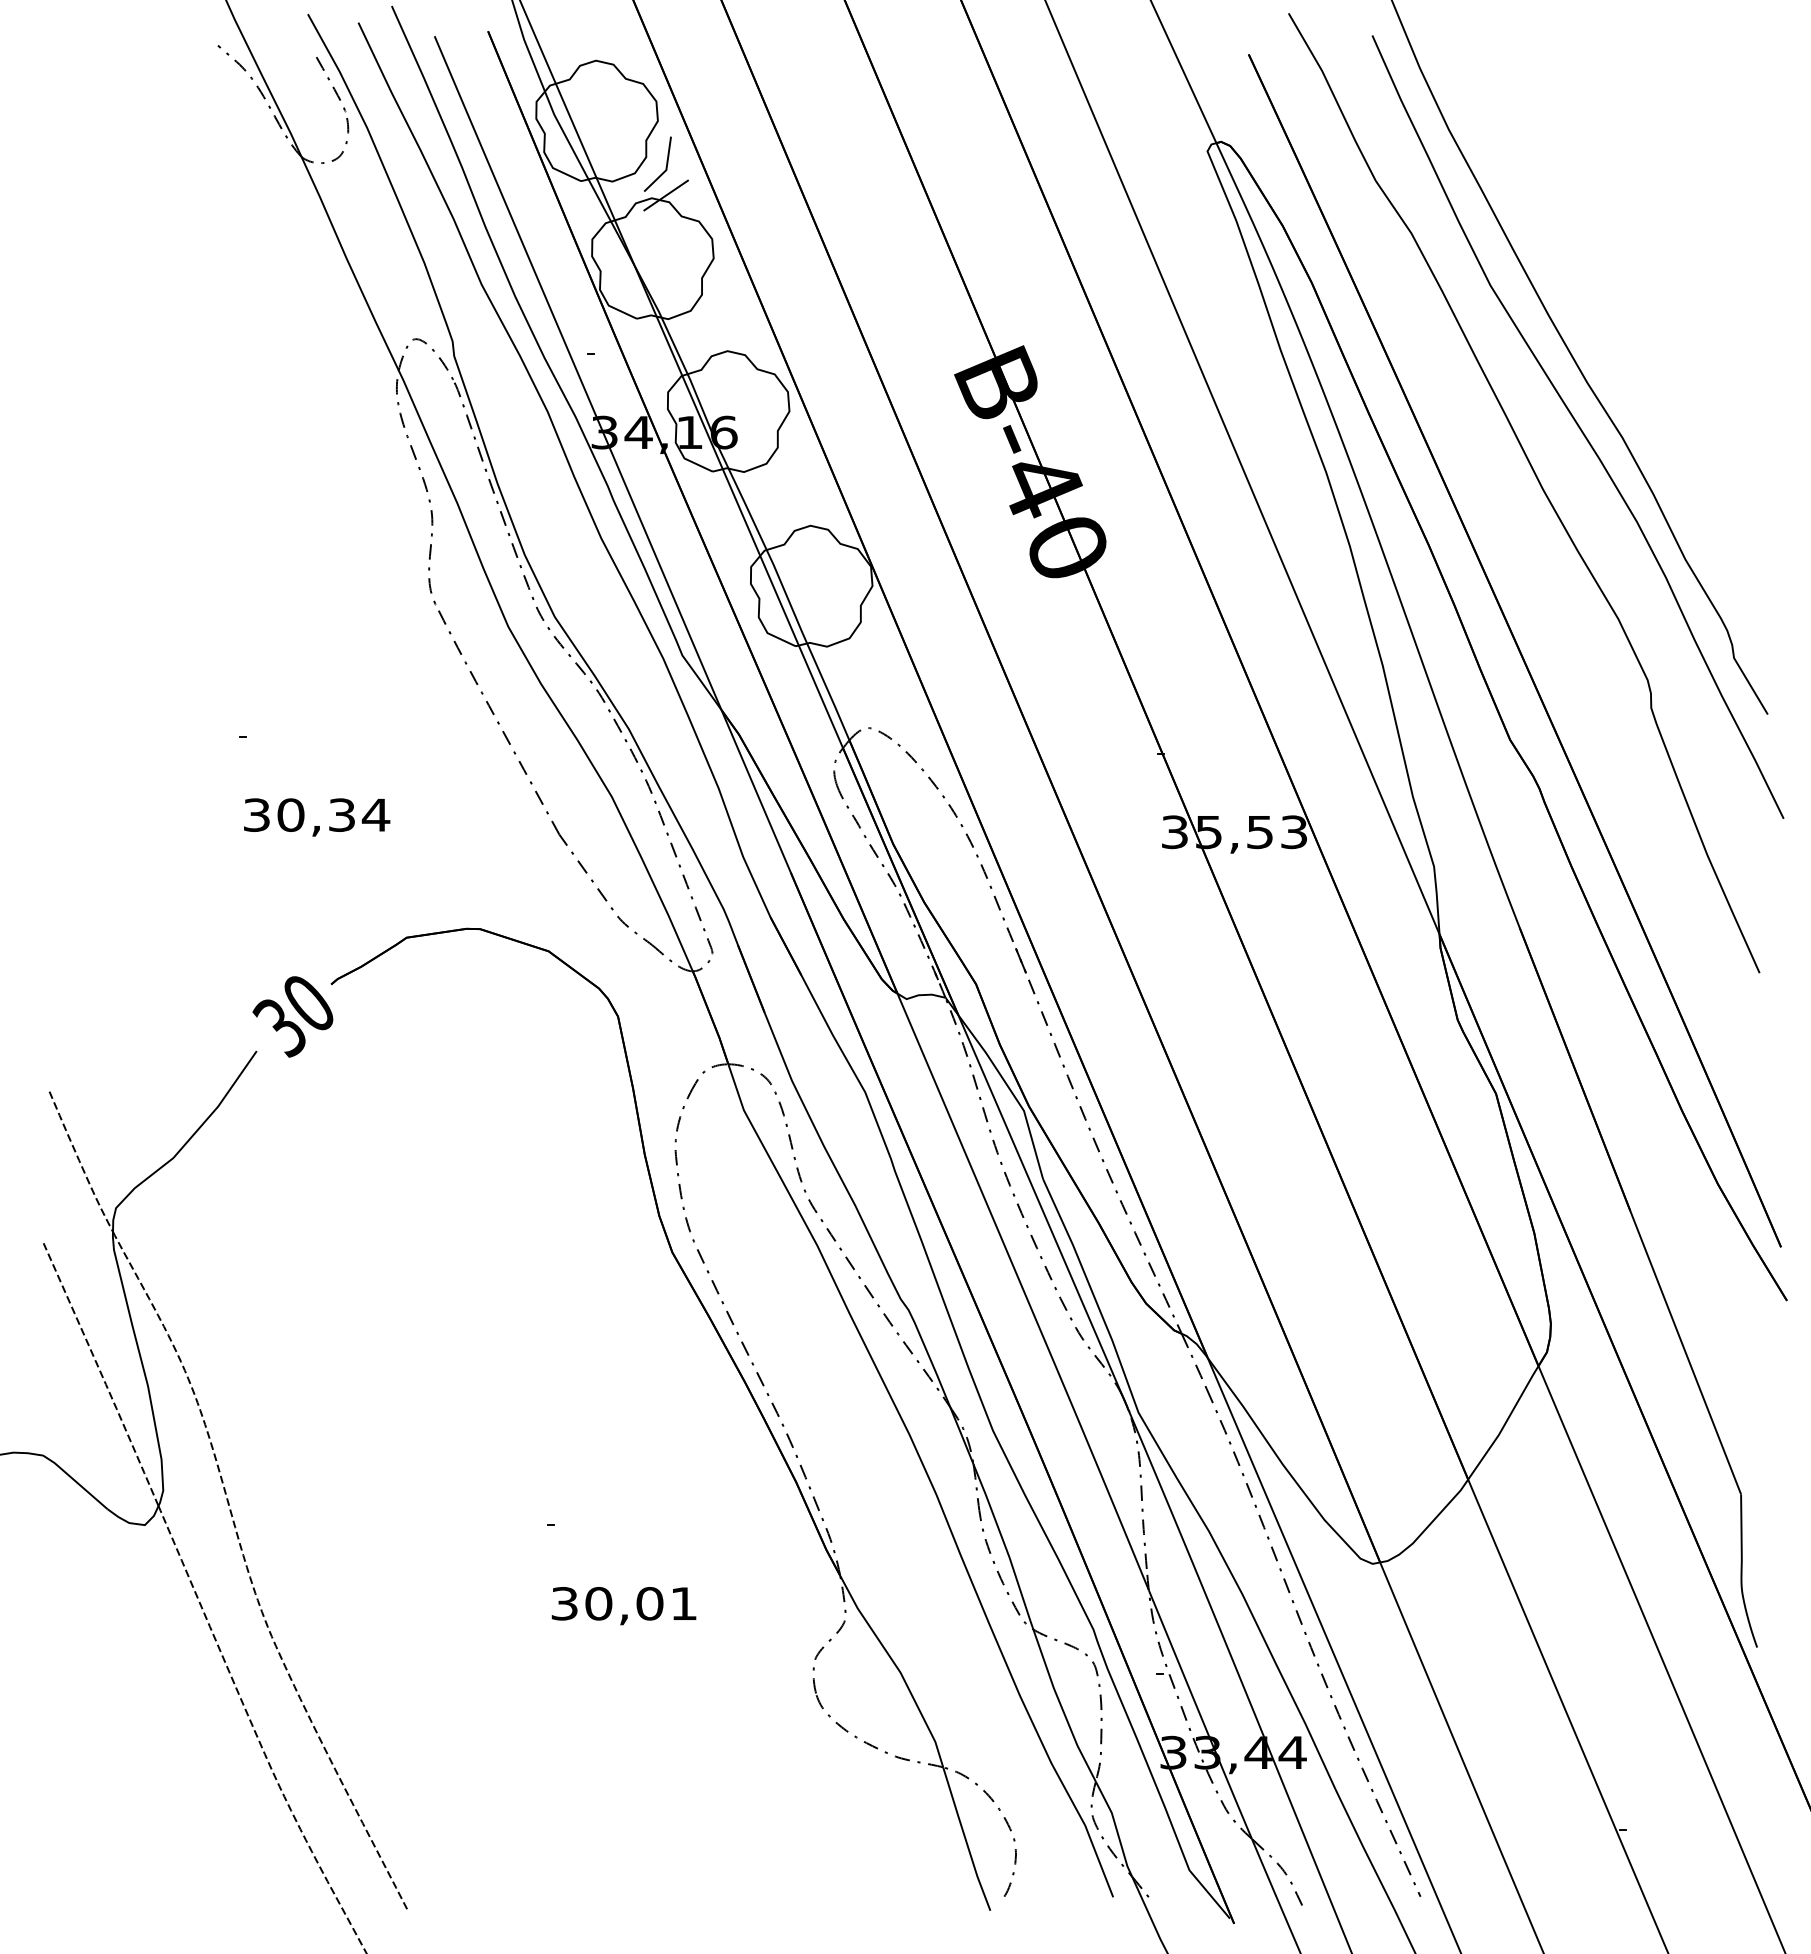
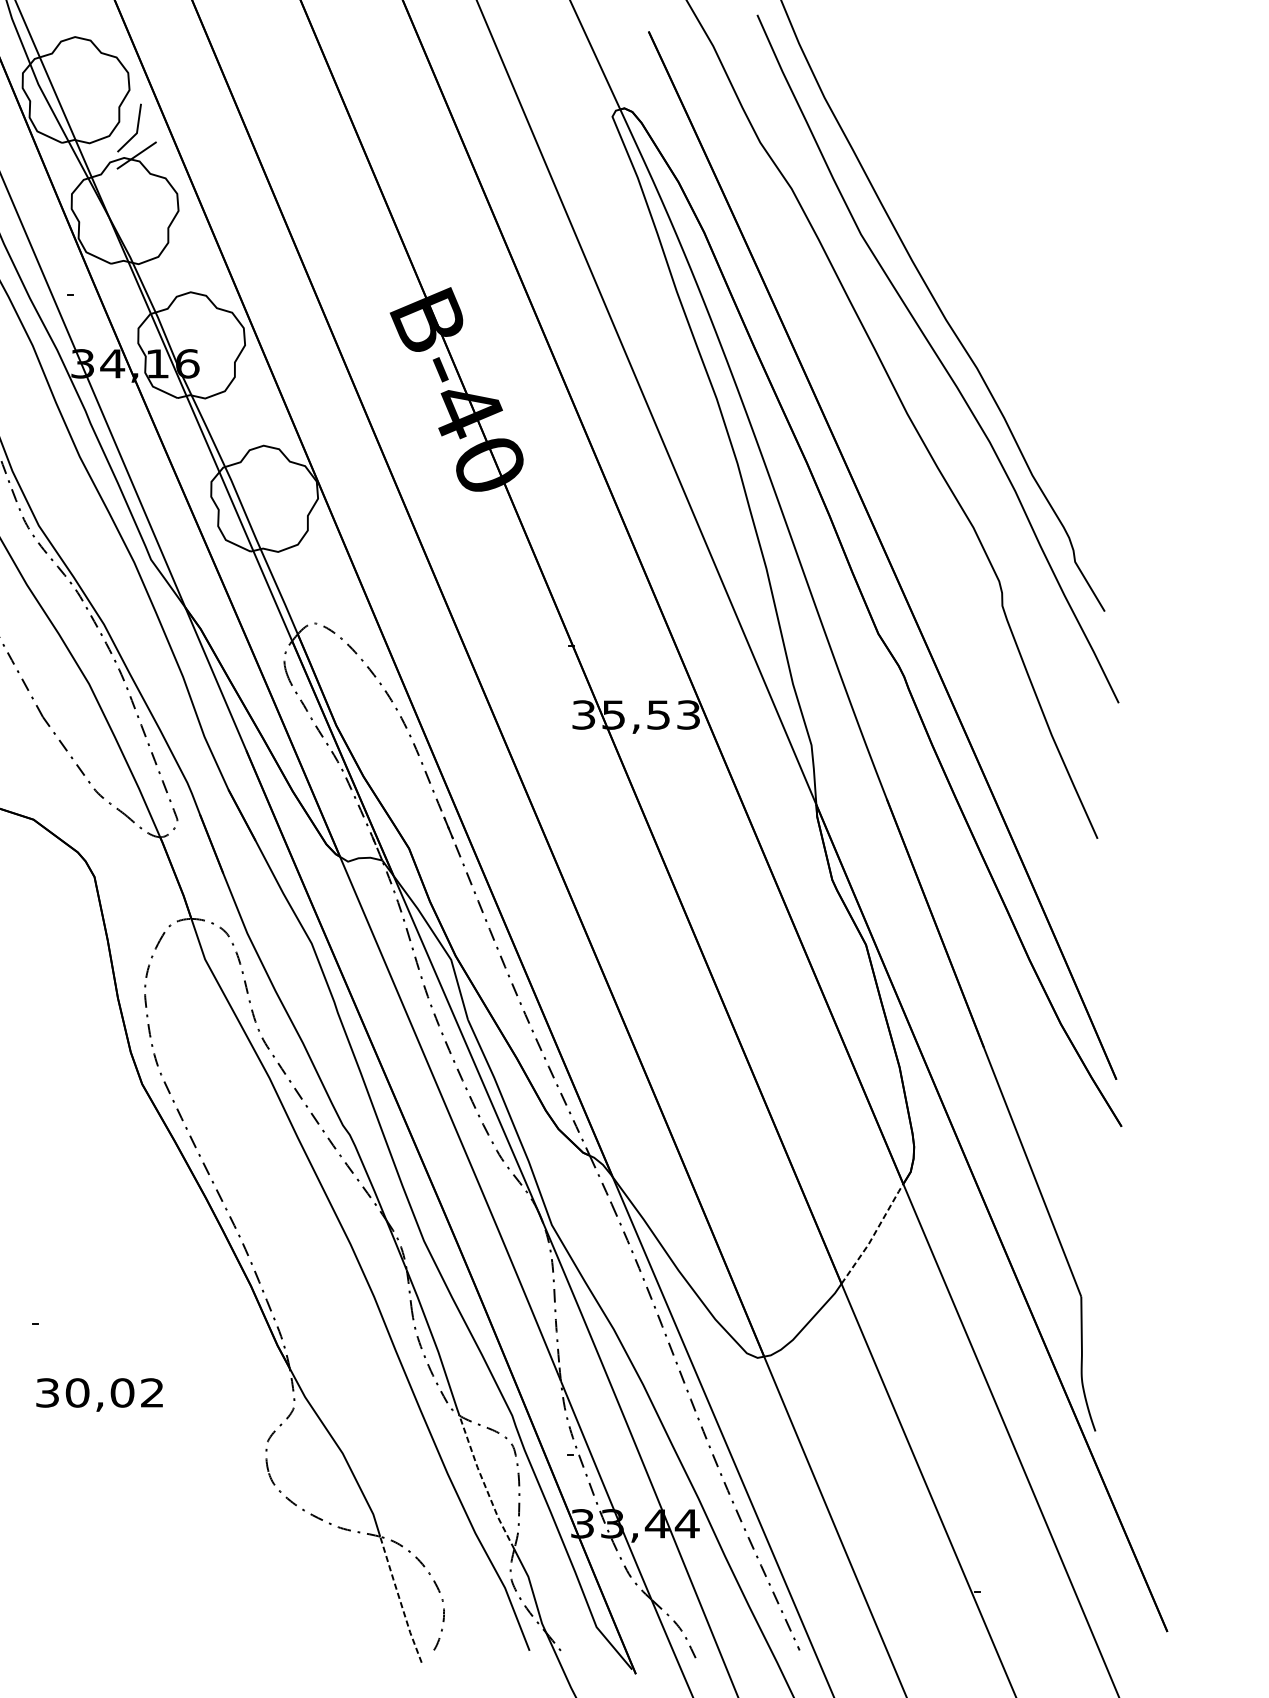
line: (1505, 1423) -> (874, 1234), solid -> dashed
text: (683, 1603) -> (152, 1392), 30,01 -> 30,02
line: (1061, 1706) -> (484, 1483), solid -> dashed
line: (965, 1839) -> (399, 1600), solid -> dashed

